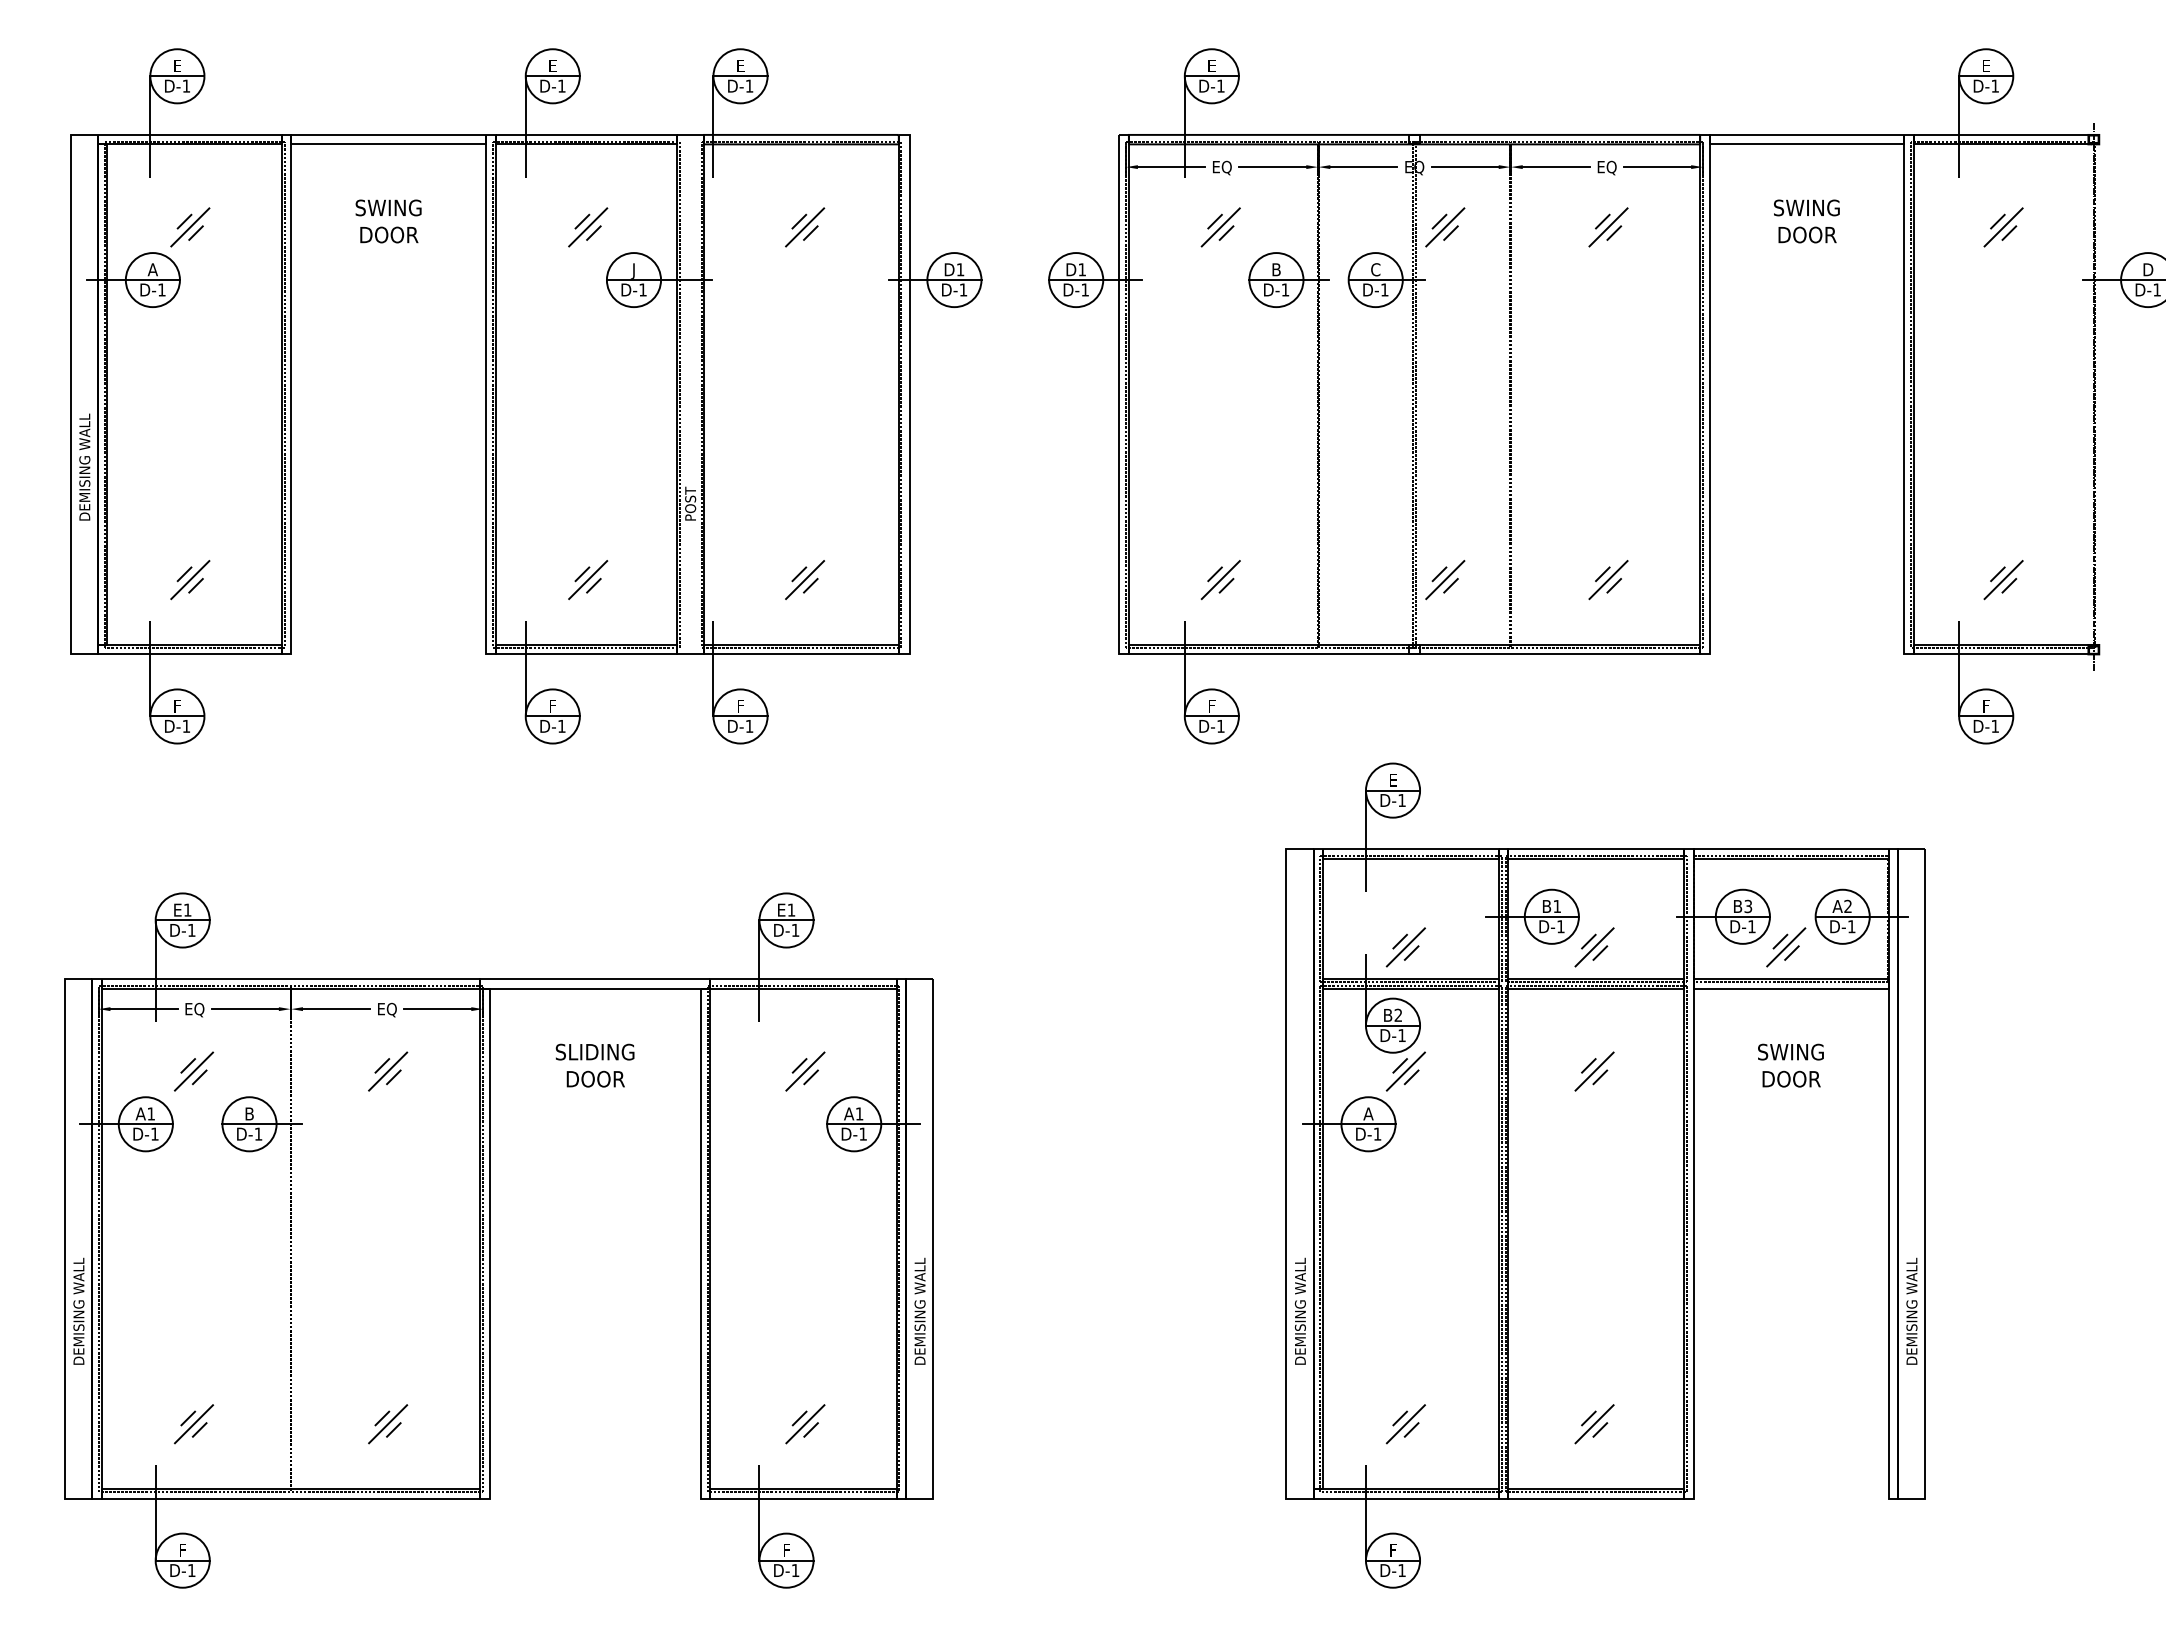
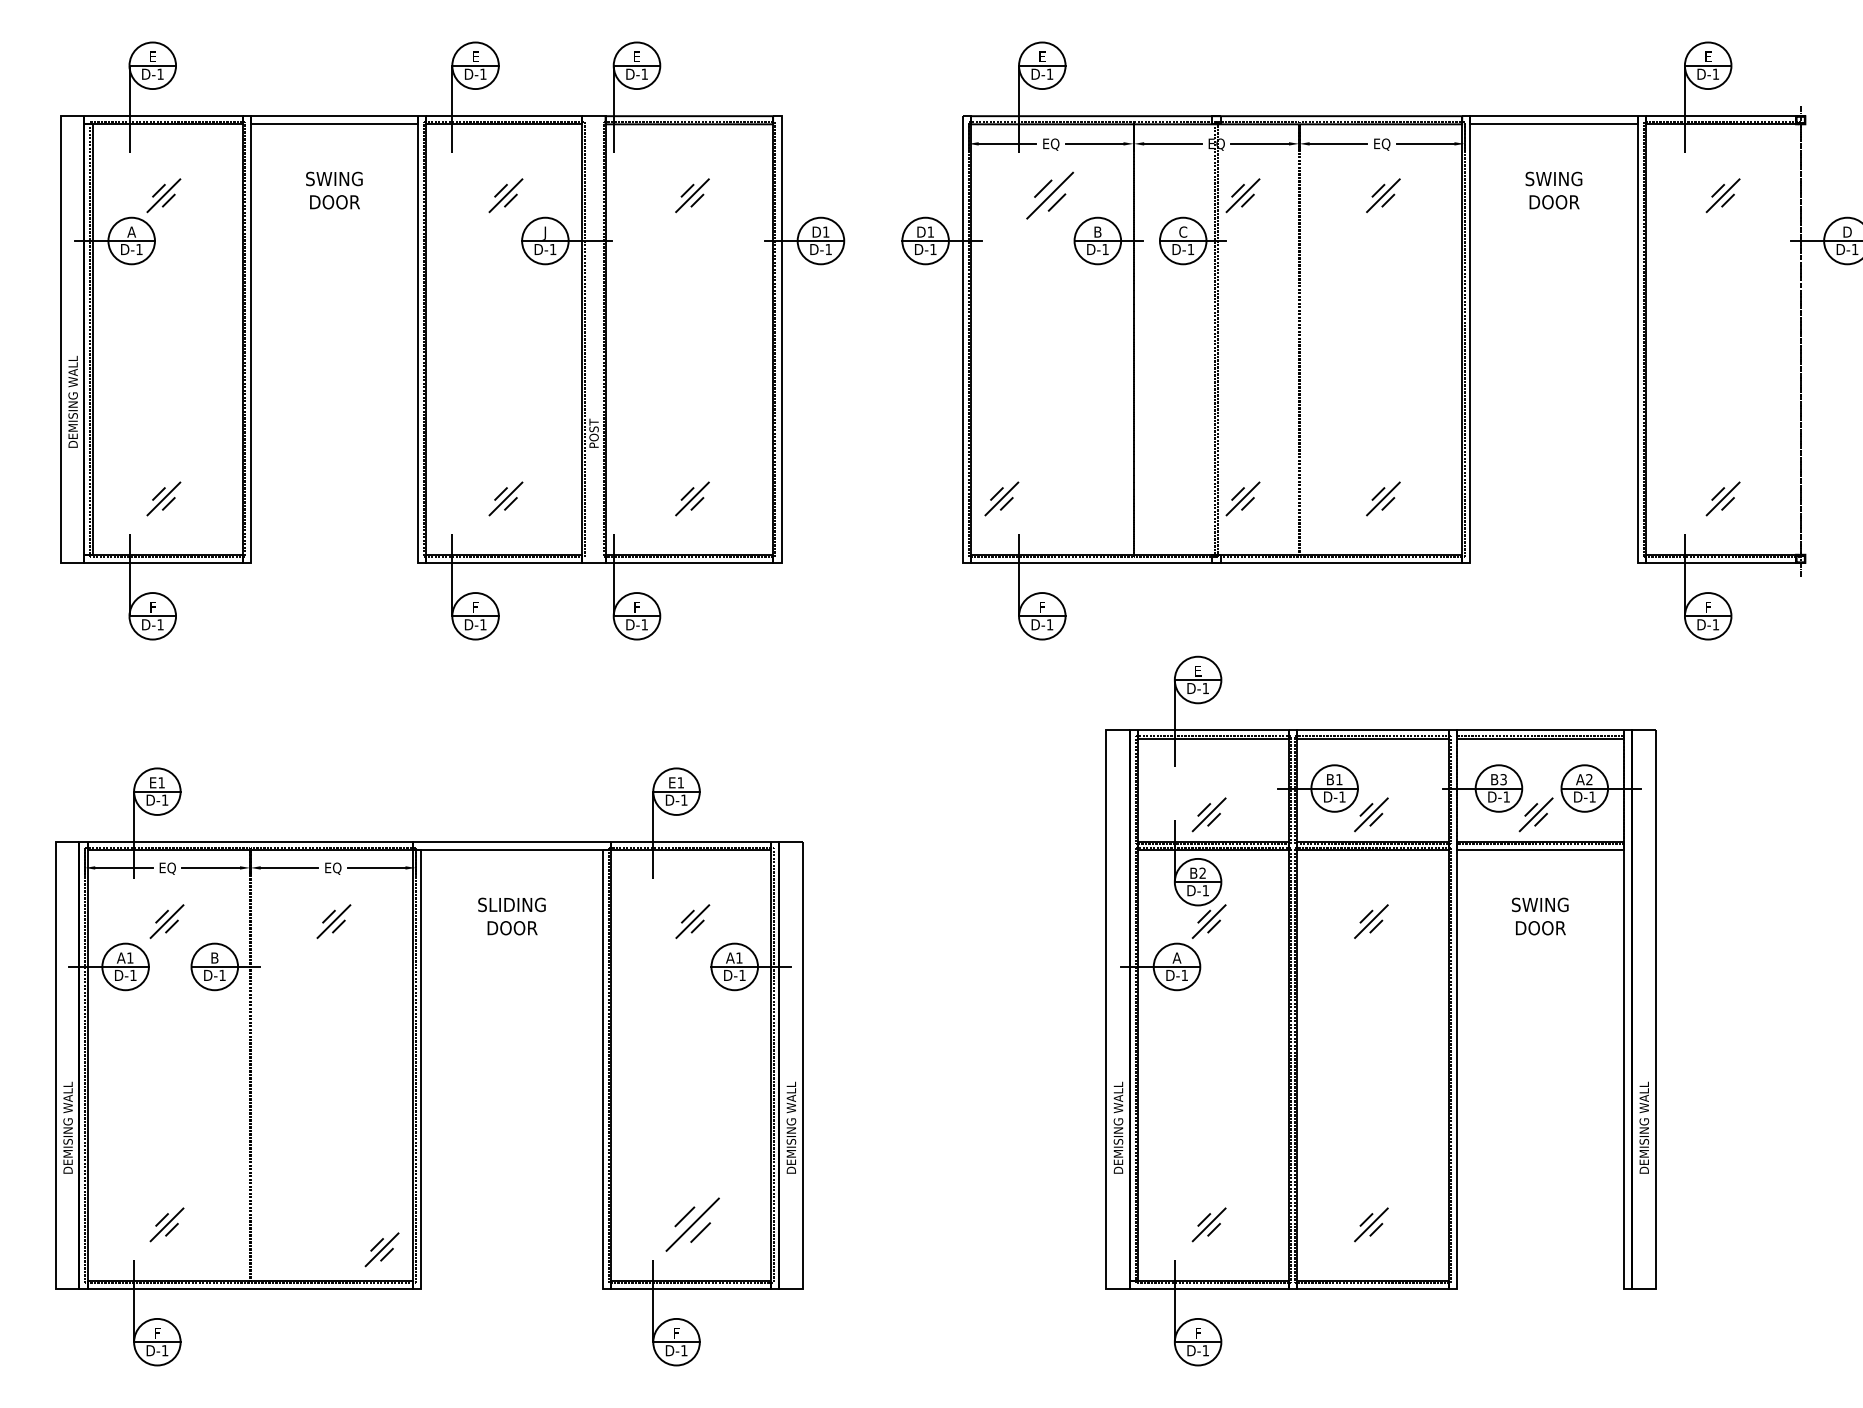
part: (1220, 227) -> (1049, 195), size x1.4
part: (1220, 580) -> (1001, 499), moved
part: (388, 1424) -> (382, 1250), moved
part: (805, 1424) -> (692, 1225), size x1.6

